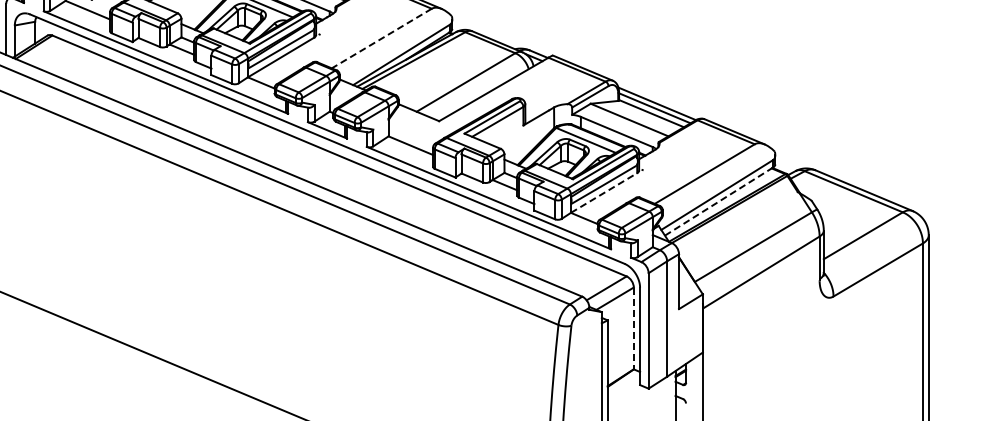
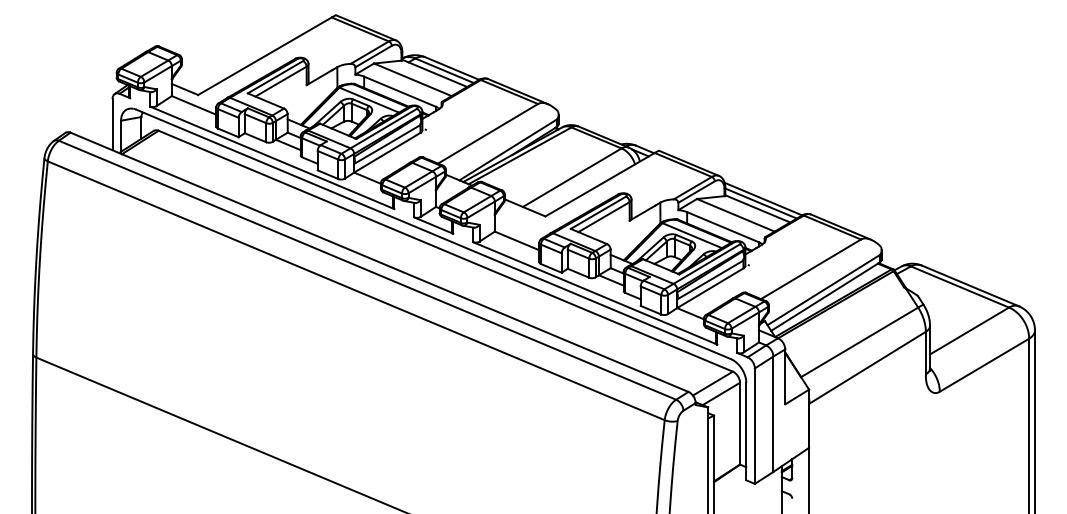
line: (381, 39) -> (487, 134), dashed -> solid
line: (604, 193) -> (710, 288), dashed -> solid
line: (719, 201) -> (825, 296), dashed -> solid
line: (634, 328) -> (740, 423), dashed -> solid

